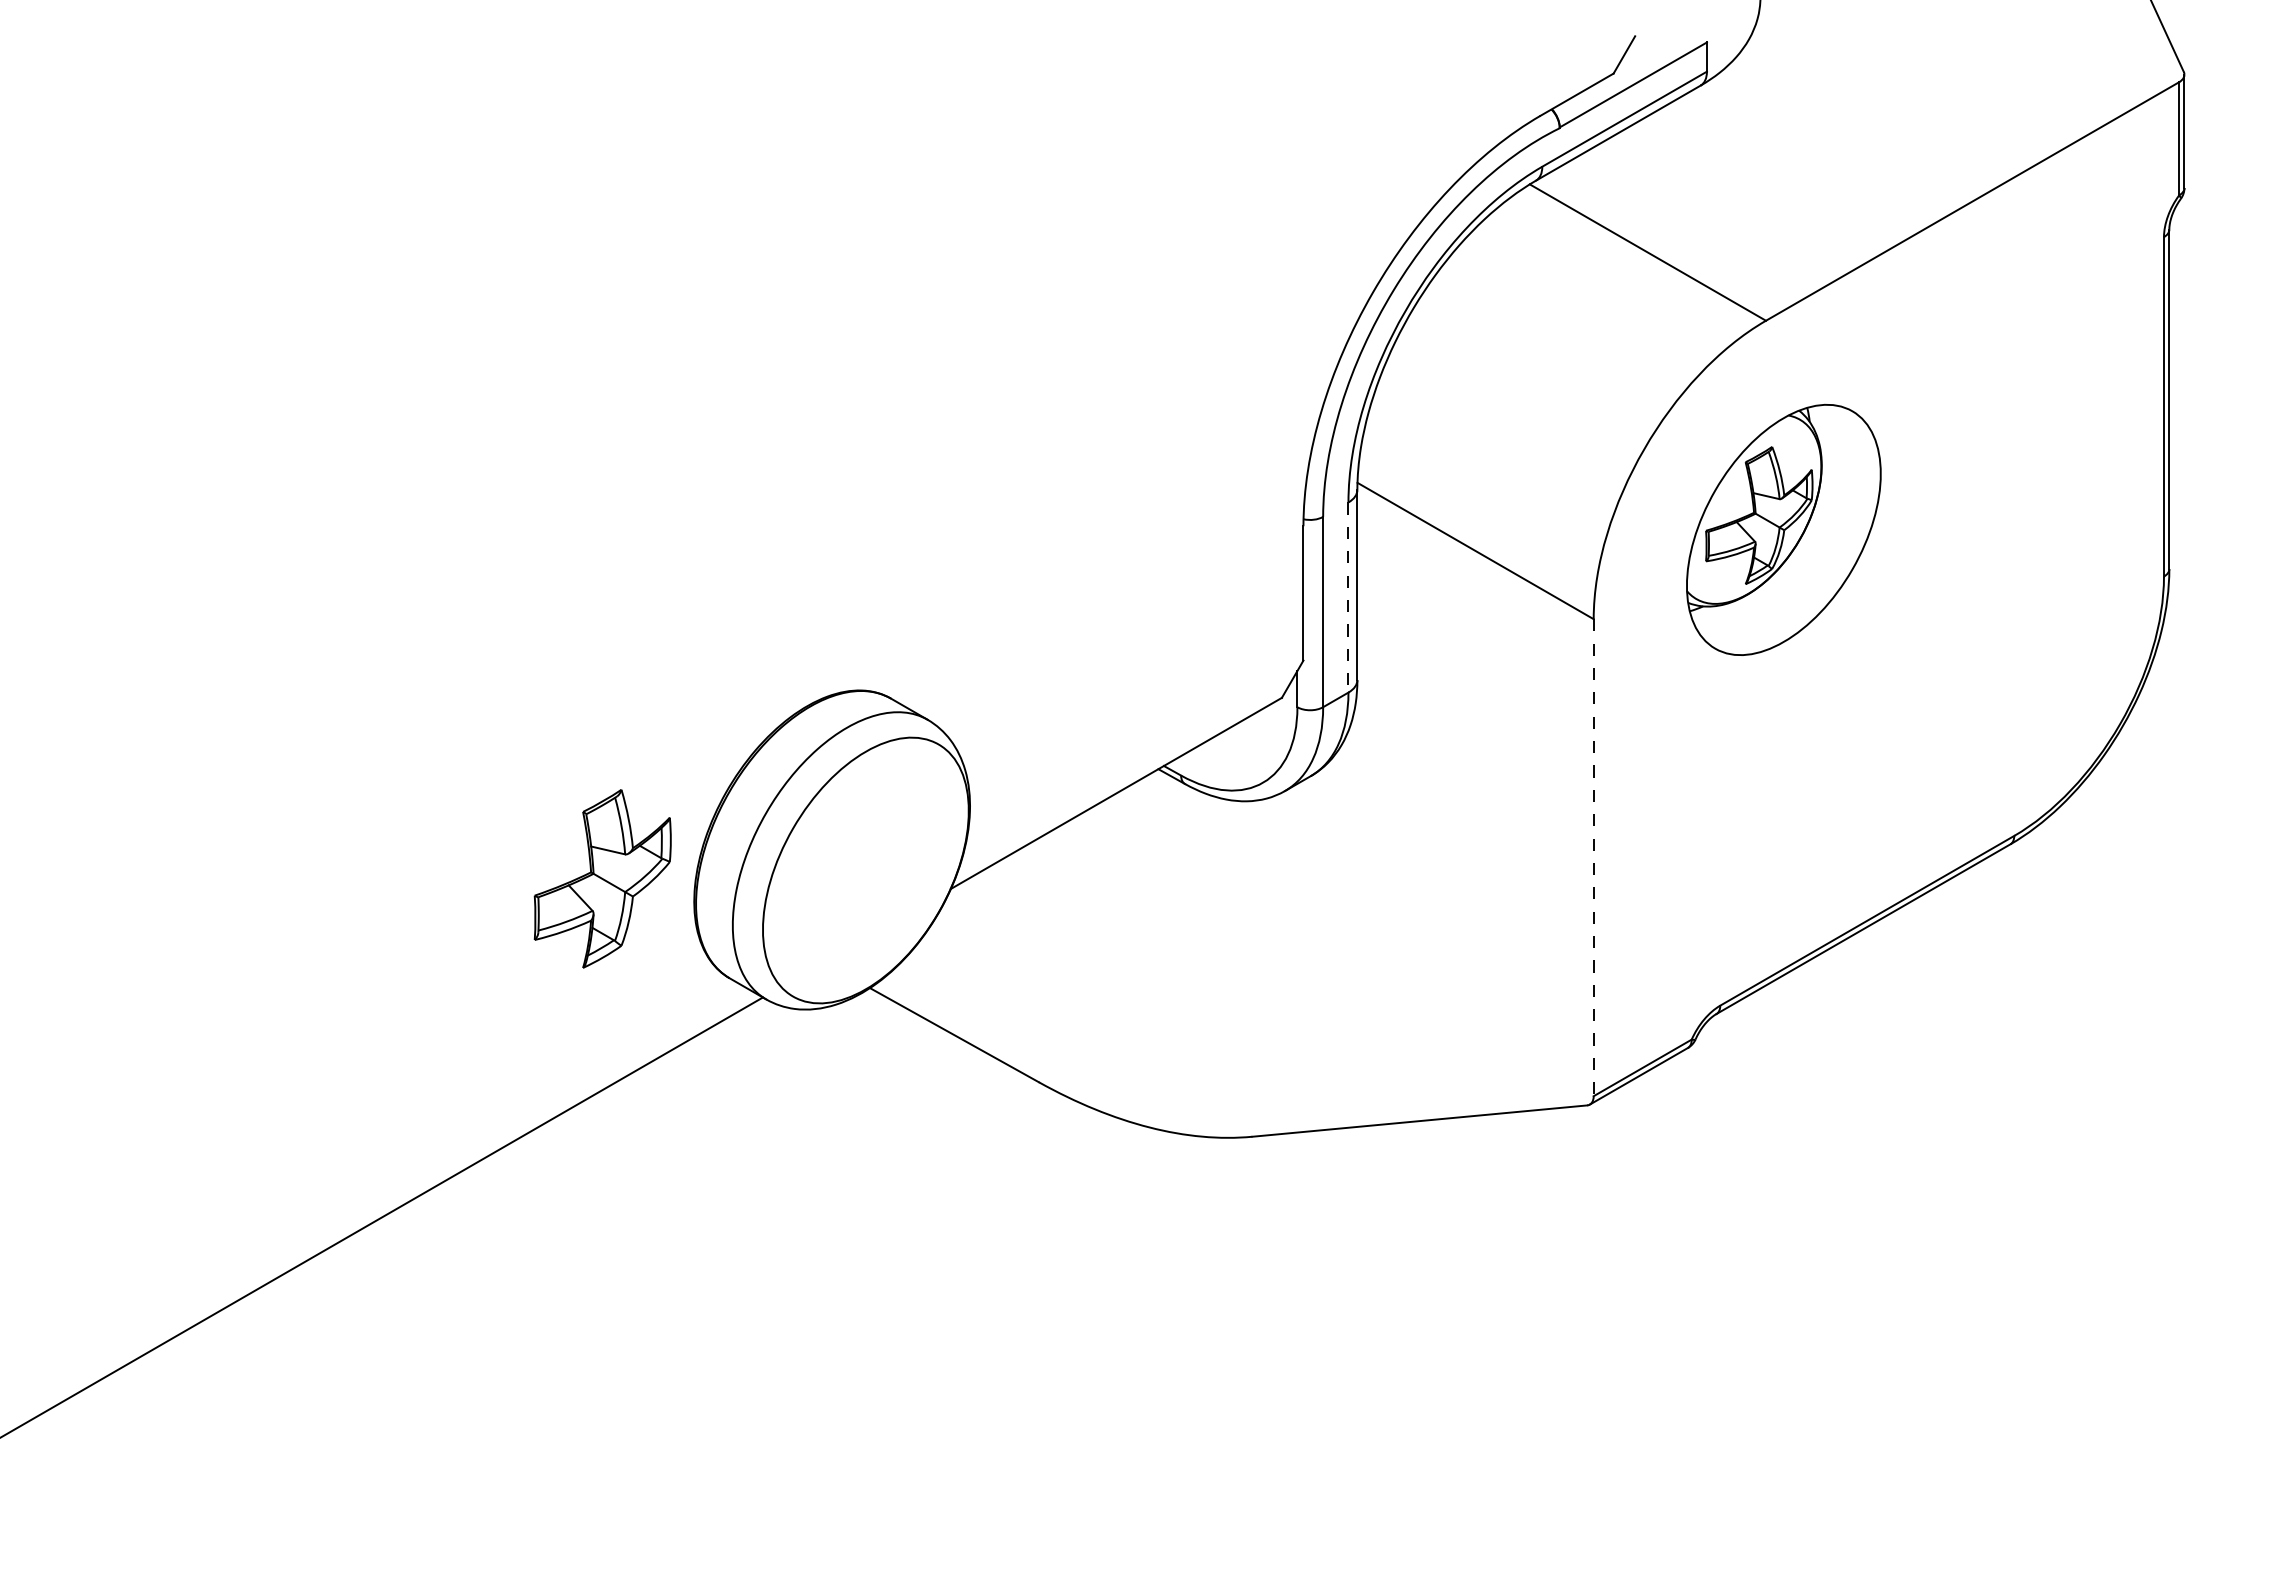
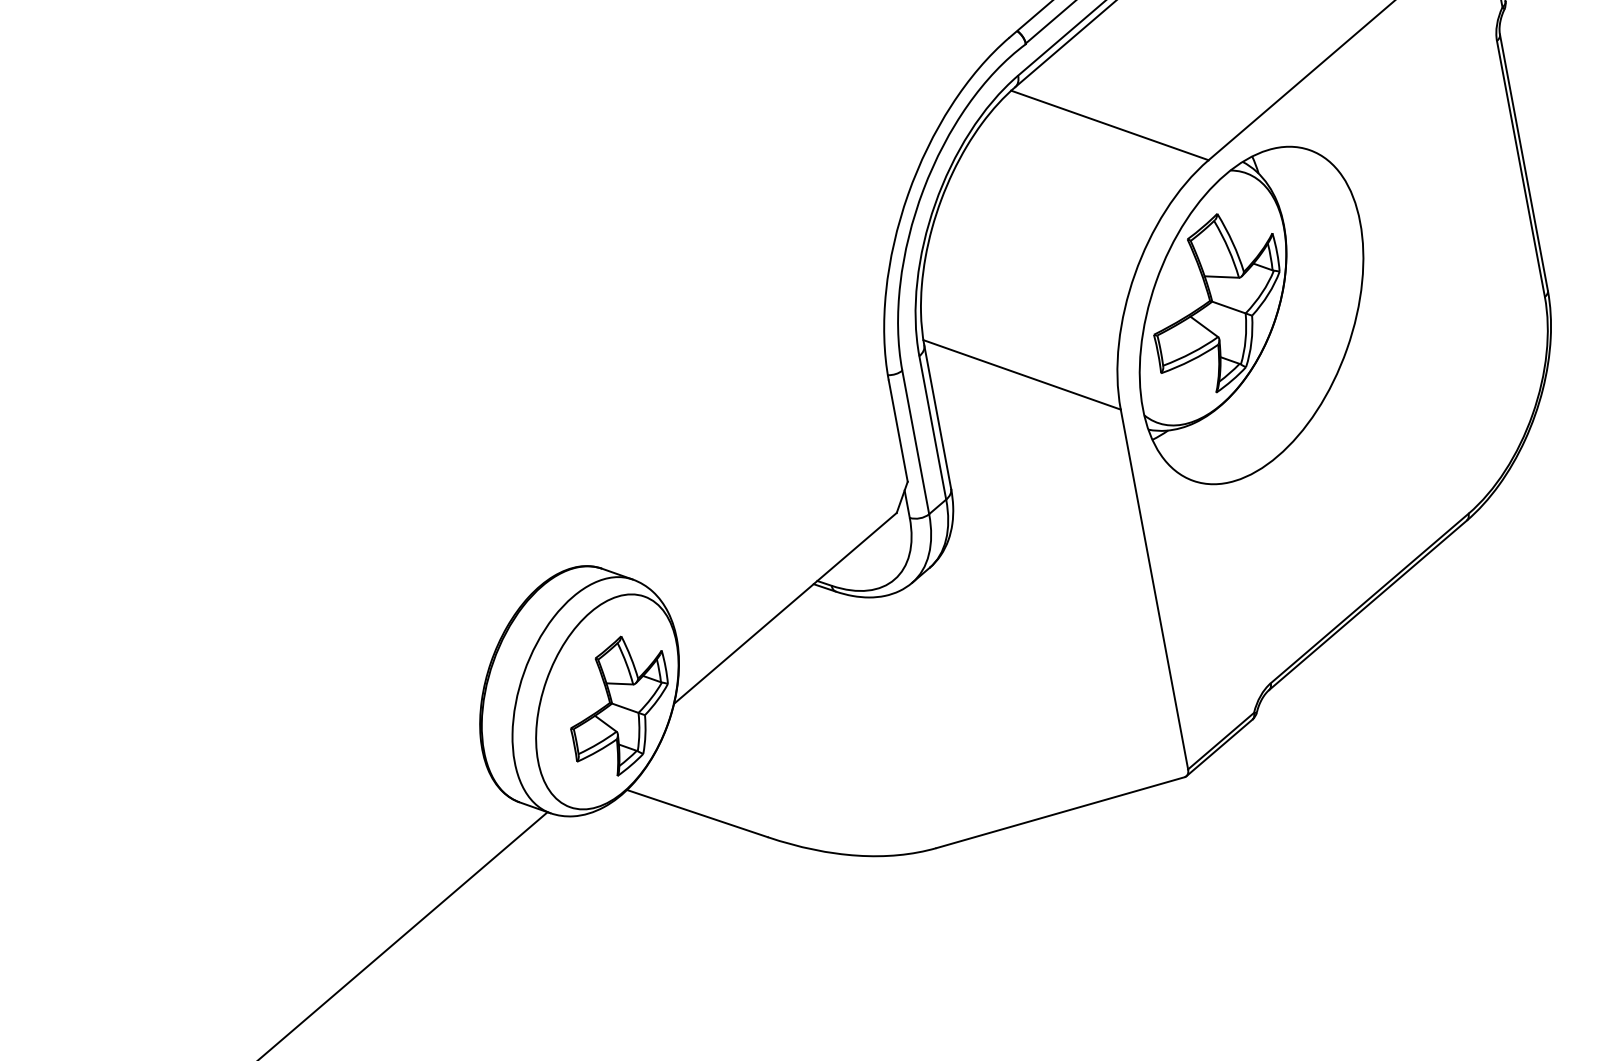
part: (1783, 529) -> (1251, 315), size x1.67
line: (1348, 598) -> (932, 428), dashed -> solid
line: (1593, 857) -> (1154, 589), dashed -> solid
part: (602, 878) -> (619, 705), moved

